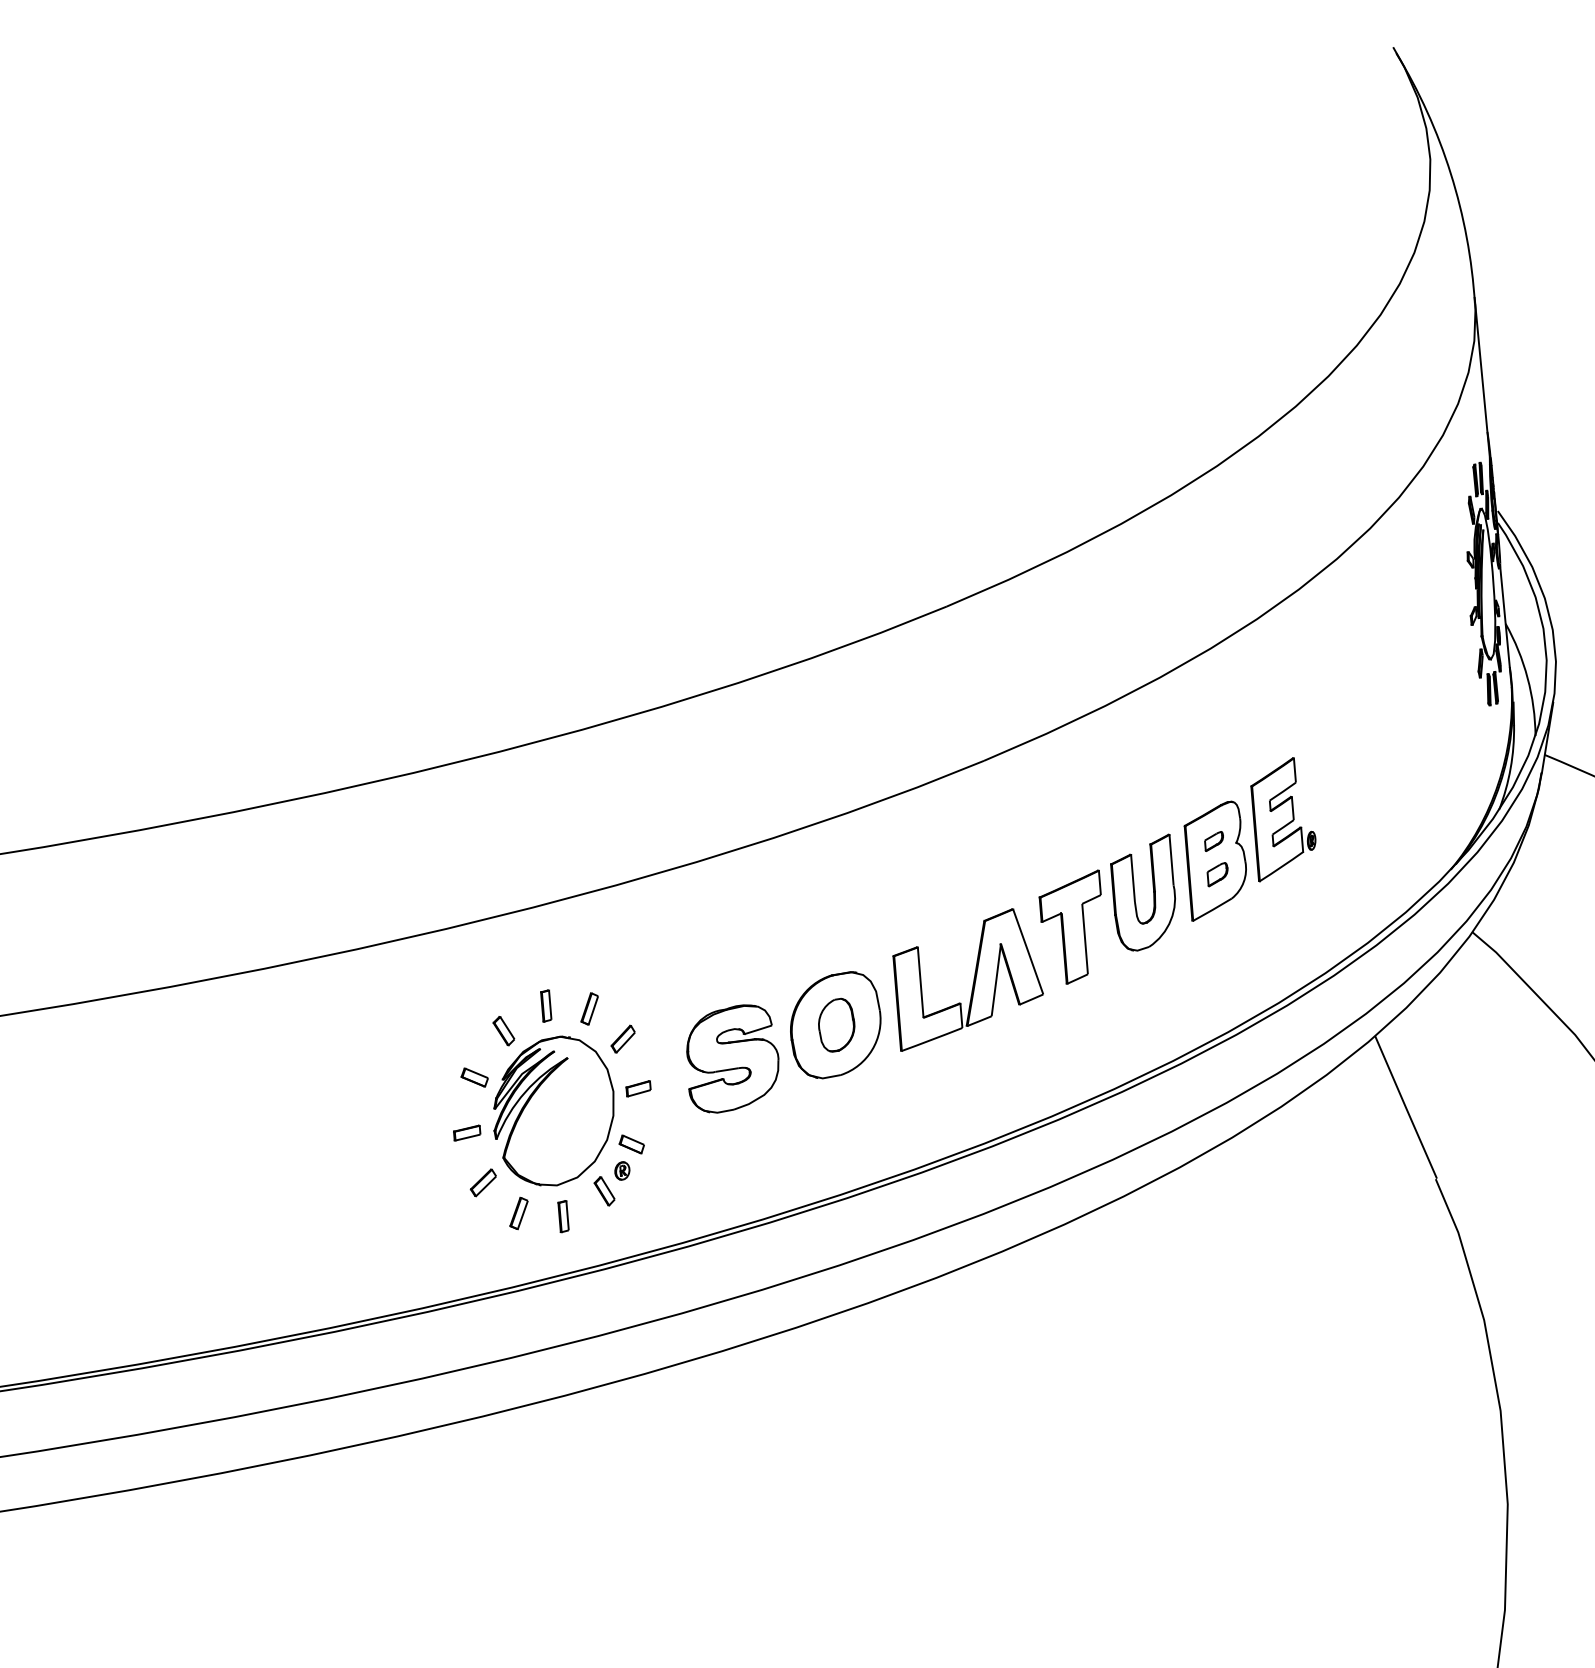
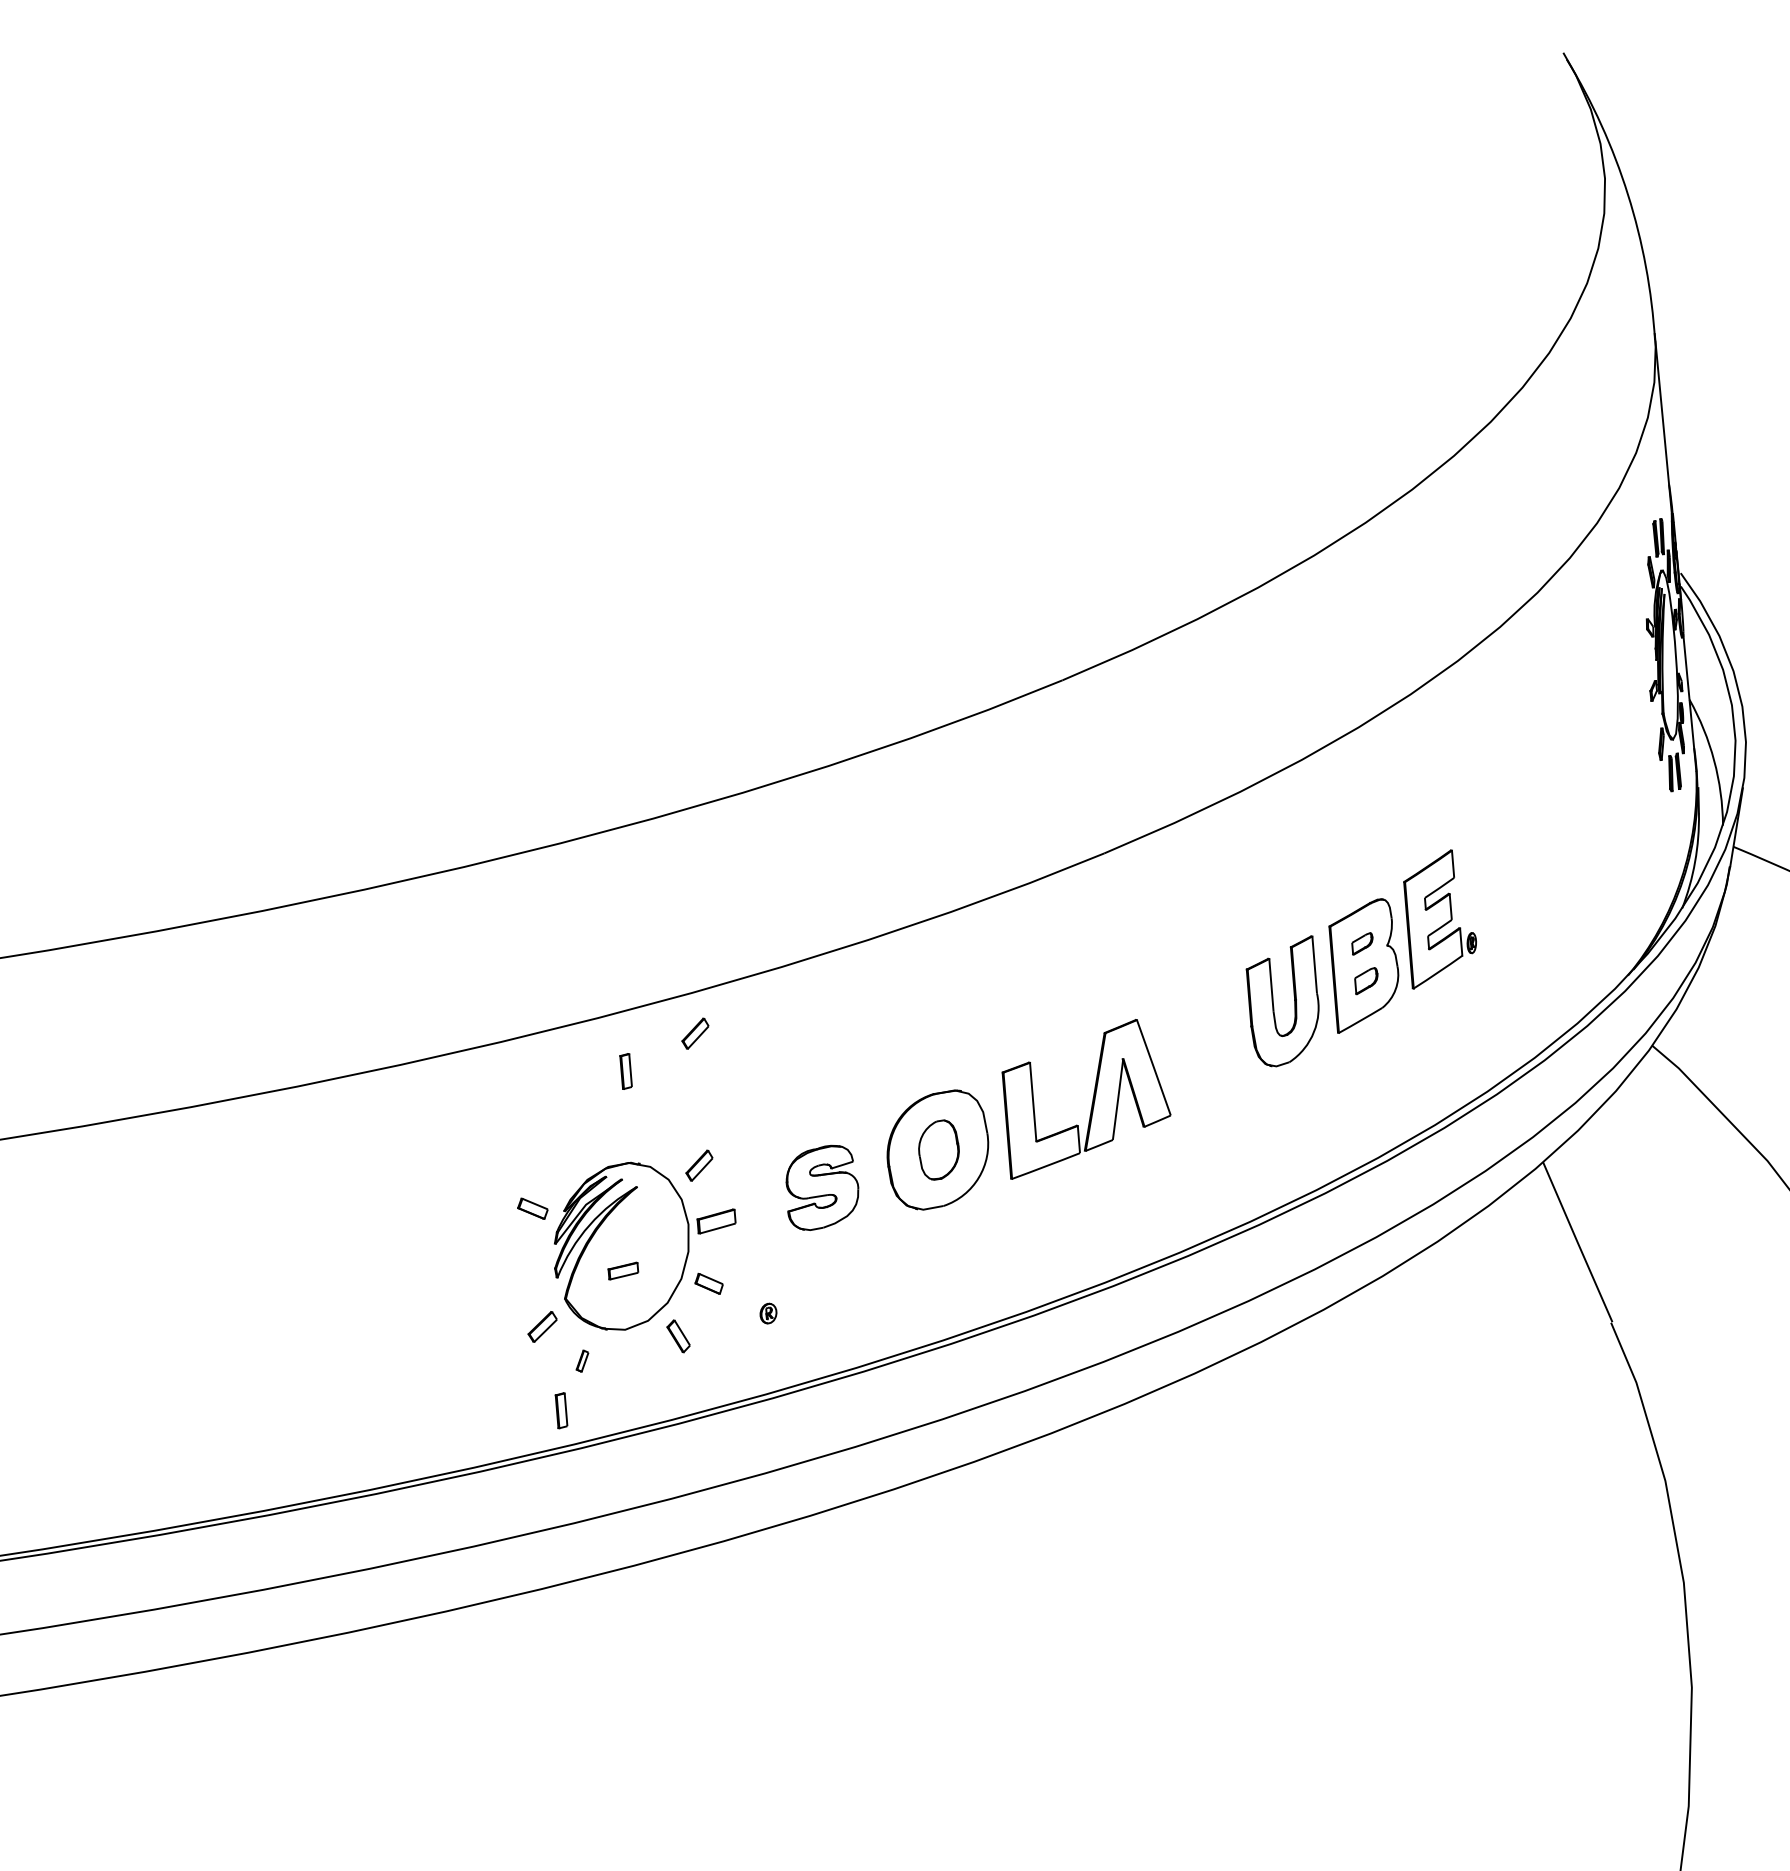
part: (619, 921) -> (695, 1033), added
part: (1069, 926) -> (1200, 1039), removed
part: (545, 1006) -> (625, 1071), moved
part: (589, 1008) -> (661, 1131), removed
part: (503, 1030) -> (565, 1156), removed
part: (732, 1058) -> (822, 1187), size x0.7
part: (638, 1088) -> (716, 1220), size x1.4
part: (467, 1132) -> (623, 1270), moved
part: (622, 1170) -> (768, 1313), moved
part: (518, 1212) -> (582, 1360), size x0.6
part: (563, 1216) -> (561, 1410), moved

